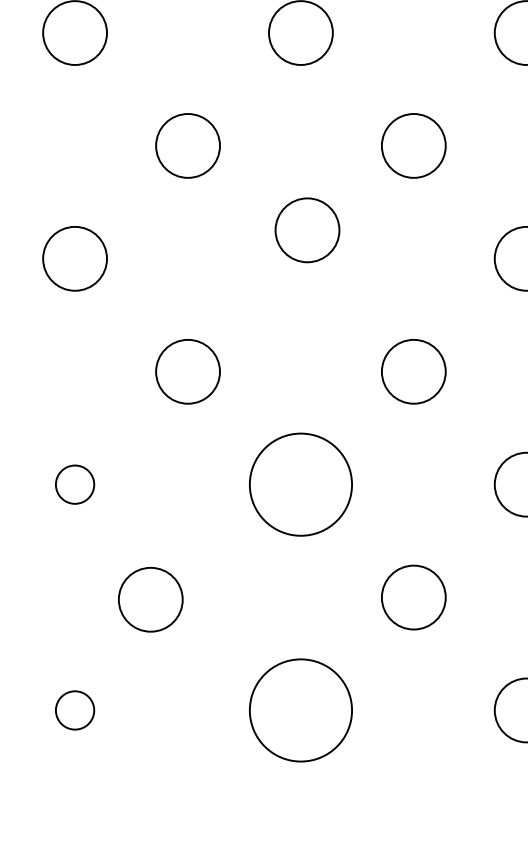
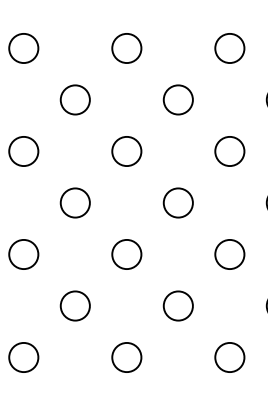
circle: (306, 230) -> (126, 151), moved
circle: (74, 484) -> (23, 254), size x1.67
circle: (300, 484) -> (126, 254), size x0.62
circle: (148, 598) -> (74, 305), moved
circle: (74, 710) -> (23, 357), size x1.67
circle: (300, 710) -> (126, 357), size x0.62

